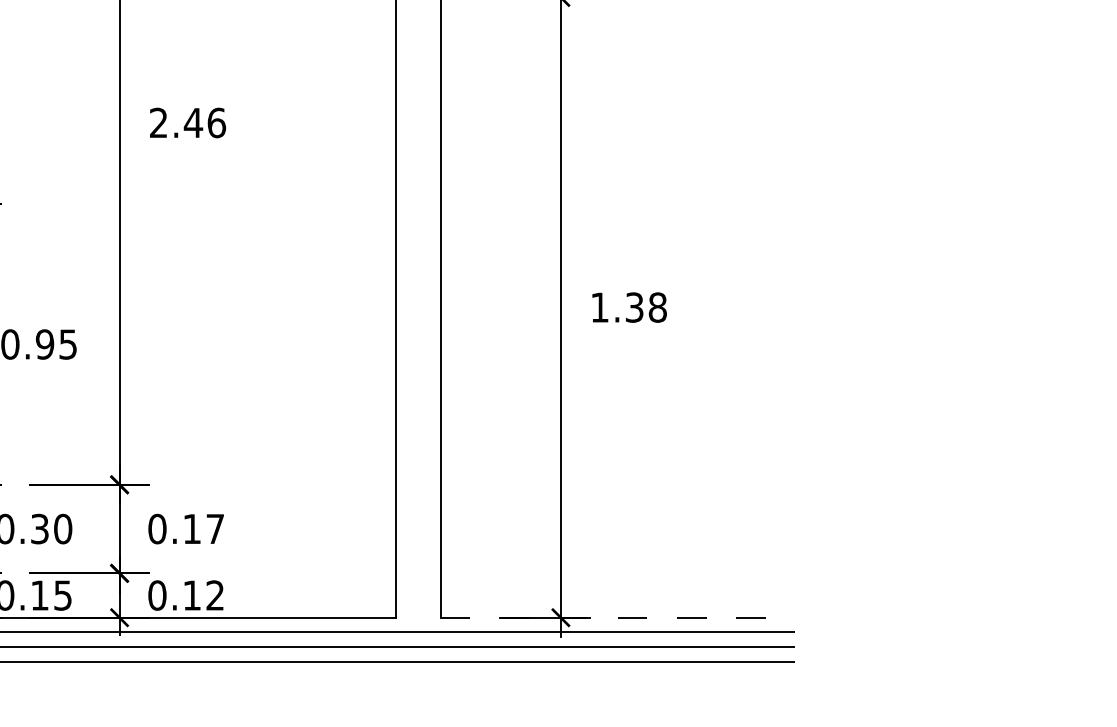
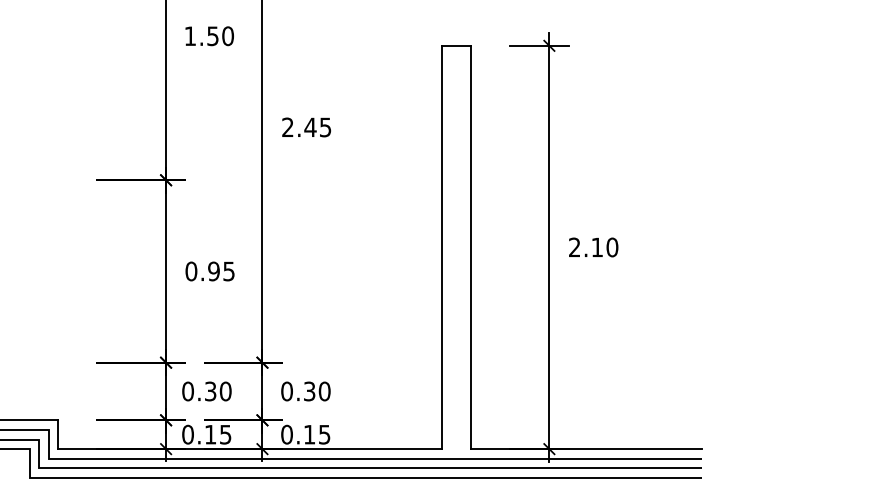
text: (216, 123) -> (325, 127), 2.46 -> 2.45
text: (628, 307) -> (593, 247), 1.38 -> 2.10
text: (204, 529) -> (317, 391), 0.17 -> 0.30
text: (215, 595) -> (324, 434), 0.12 -> 0.15
line: (617, 618) -> (586, 449), dashed -> solid

